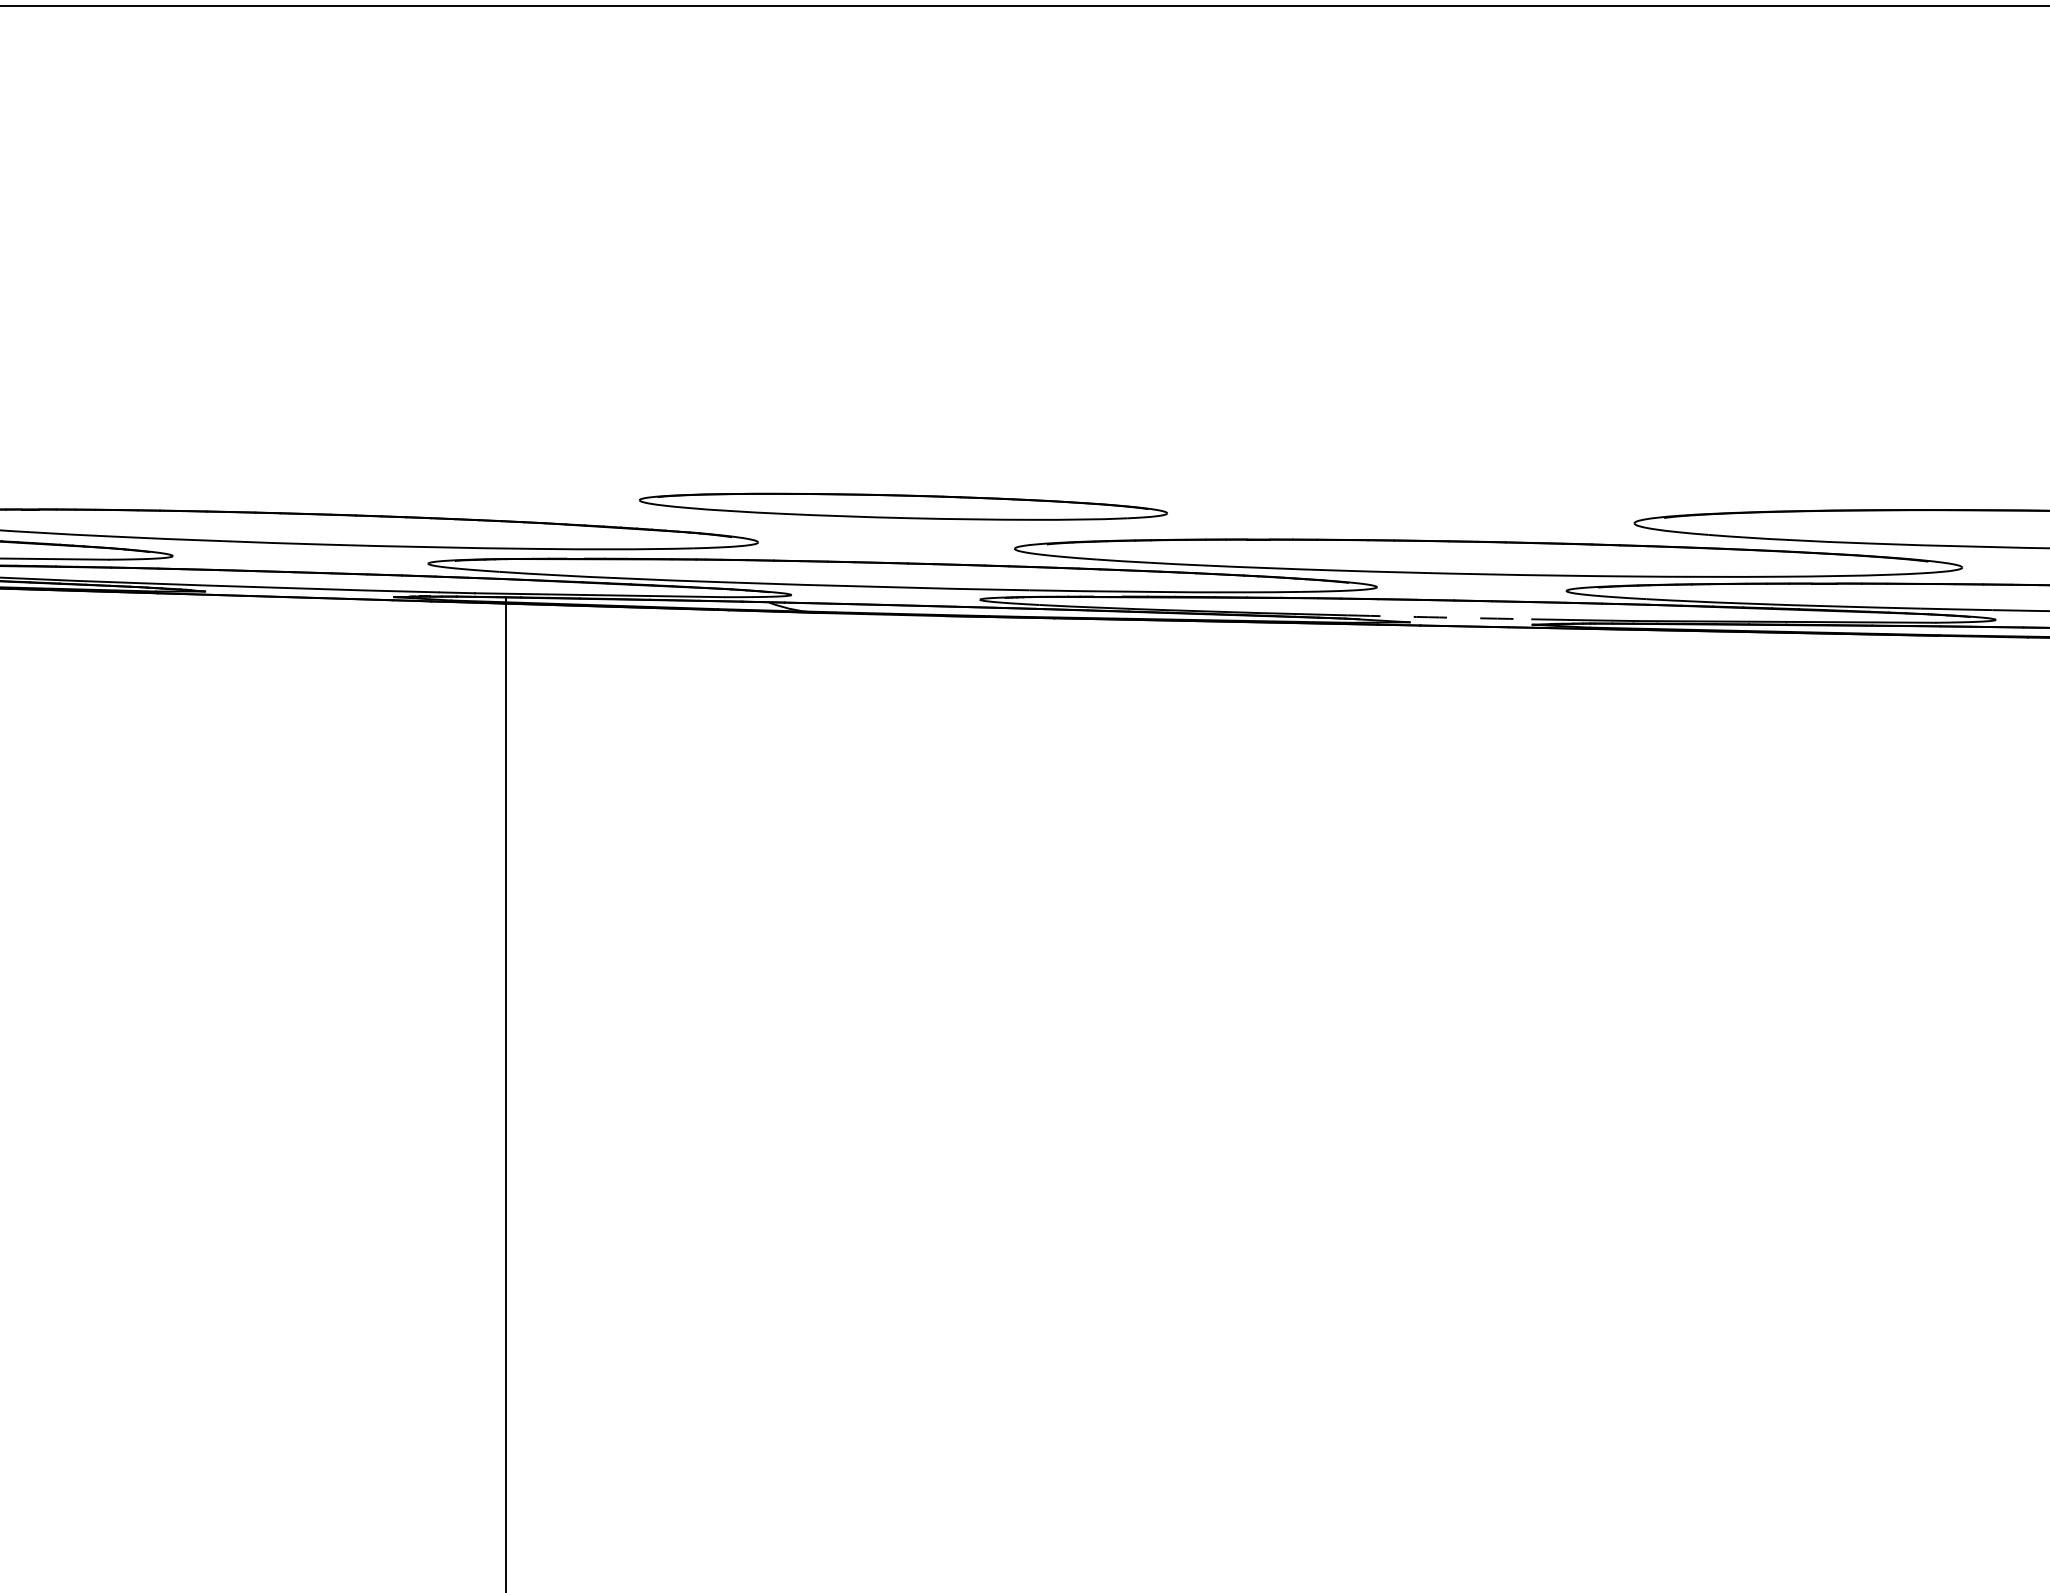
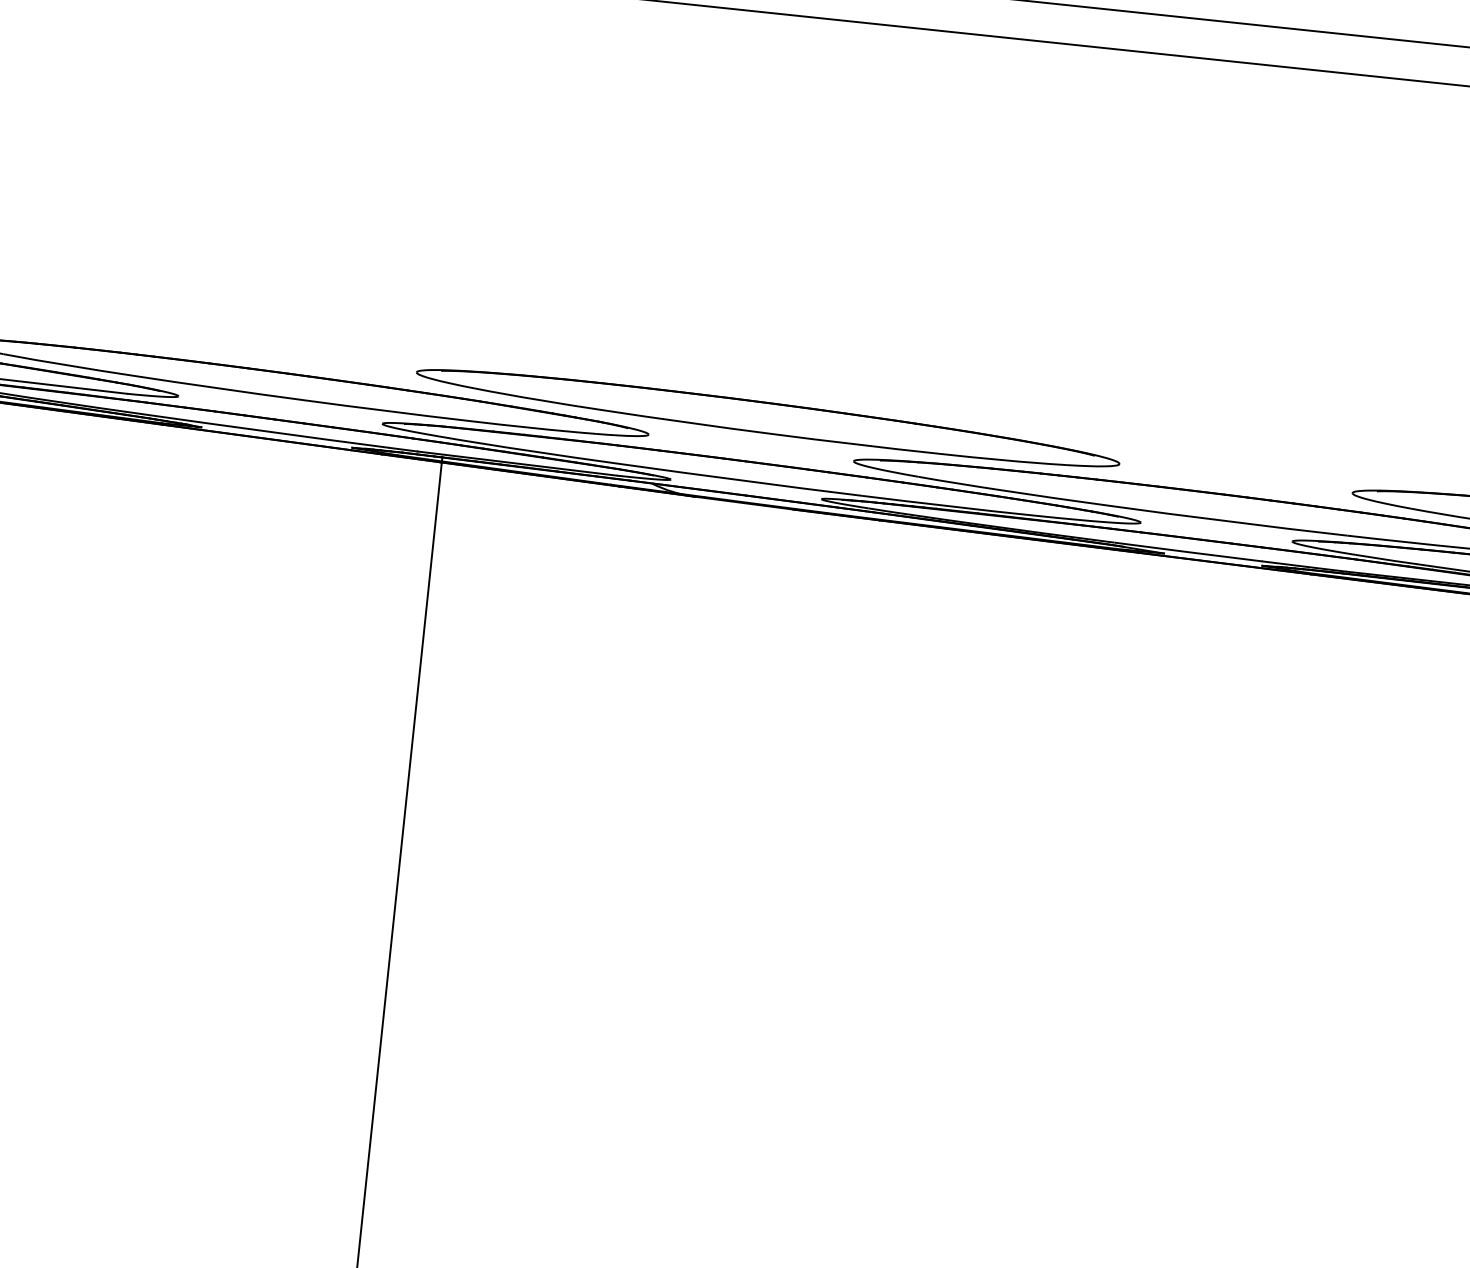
part: (903, 506) -> (768, 418), size x1.67
arc: (1439, 617) -> (1188, 552), dashed -> solid

